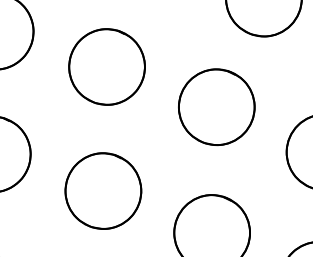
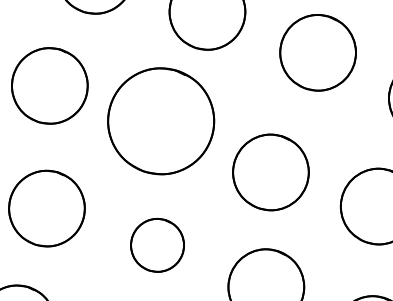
part: (107, 66) -> (161, 120), size x1.4
part: (216, 107) -> (270, 172), moved
part: (103, 191) -> (157, 245), size x0.7

